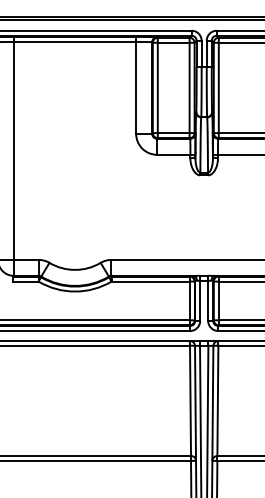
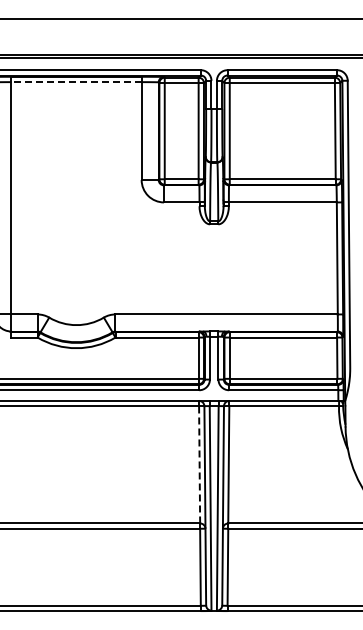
line: (75, 42) -> (76, 82), solid -> dashed
line: (190, 400) -> (199, 464), solid -> dashed

